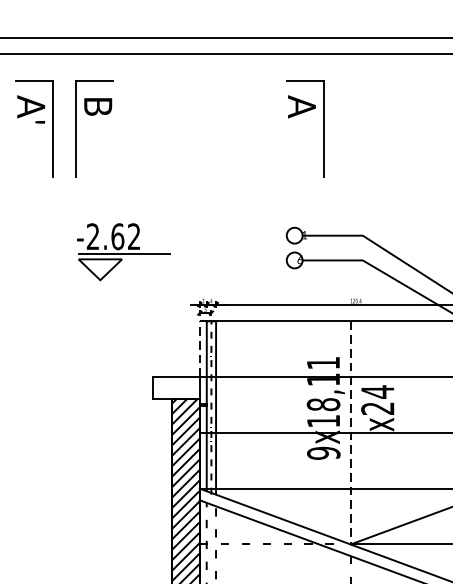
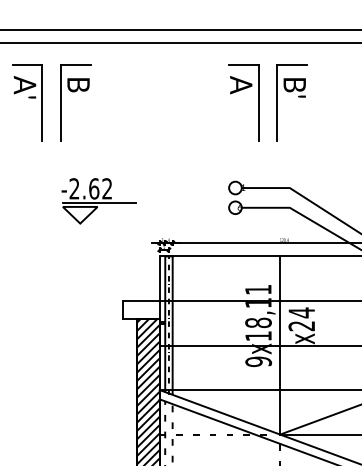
part: (373, 122) -> (298, 97), added
line: (199, 348) -> (159, 278), dashed -> solid
line: (351, 434) -> (280, 346), dashed -> solid

